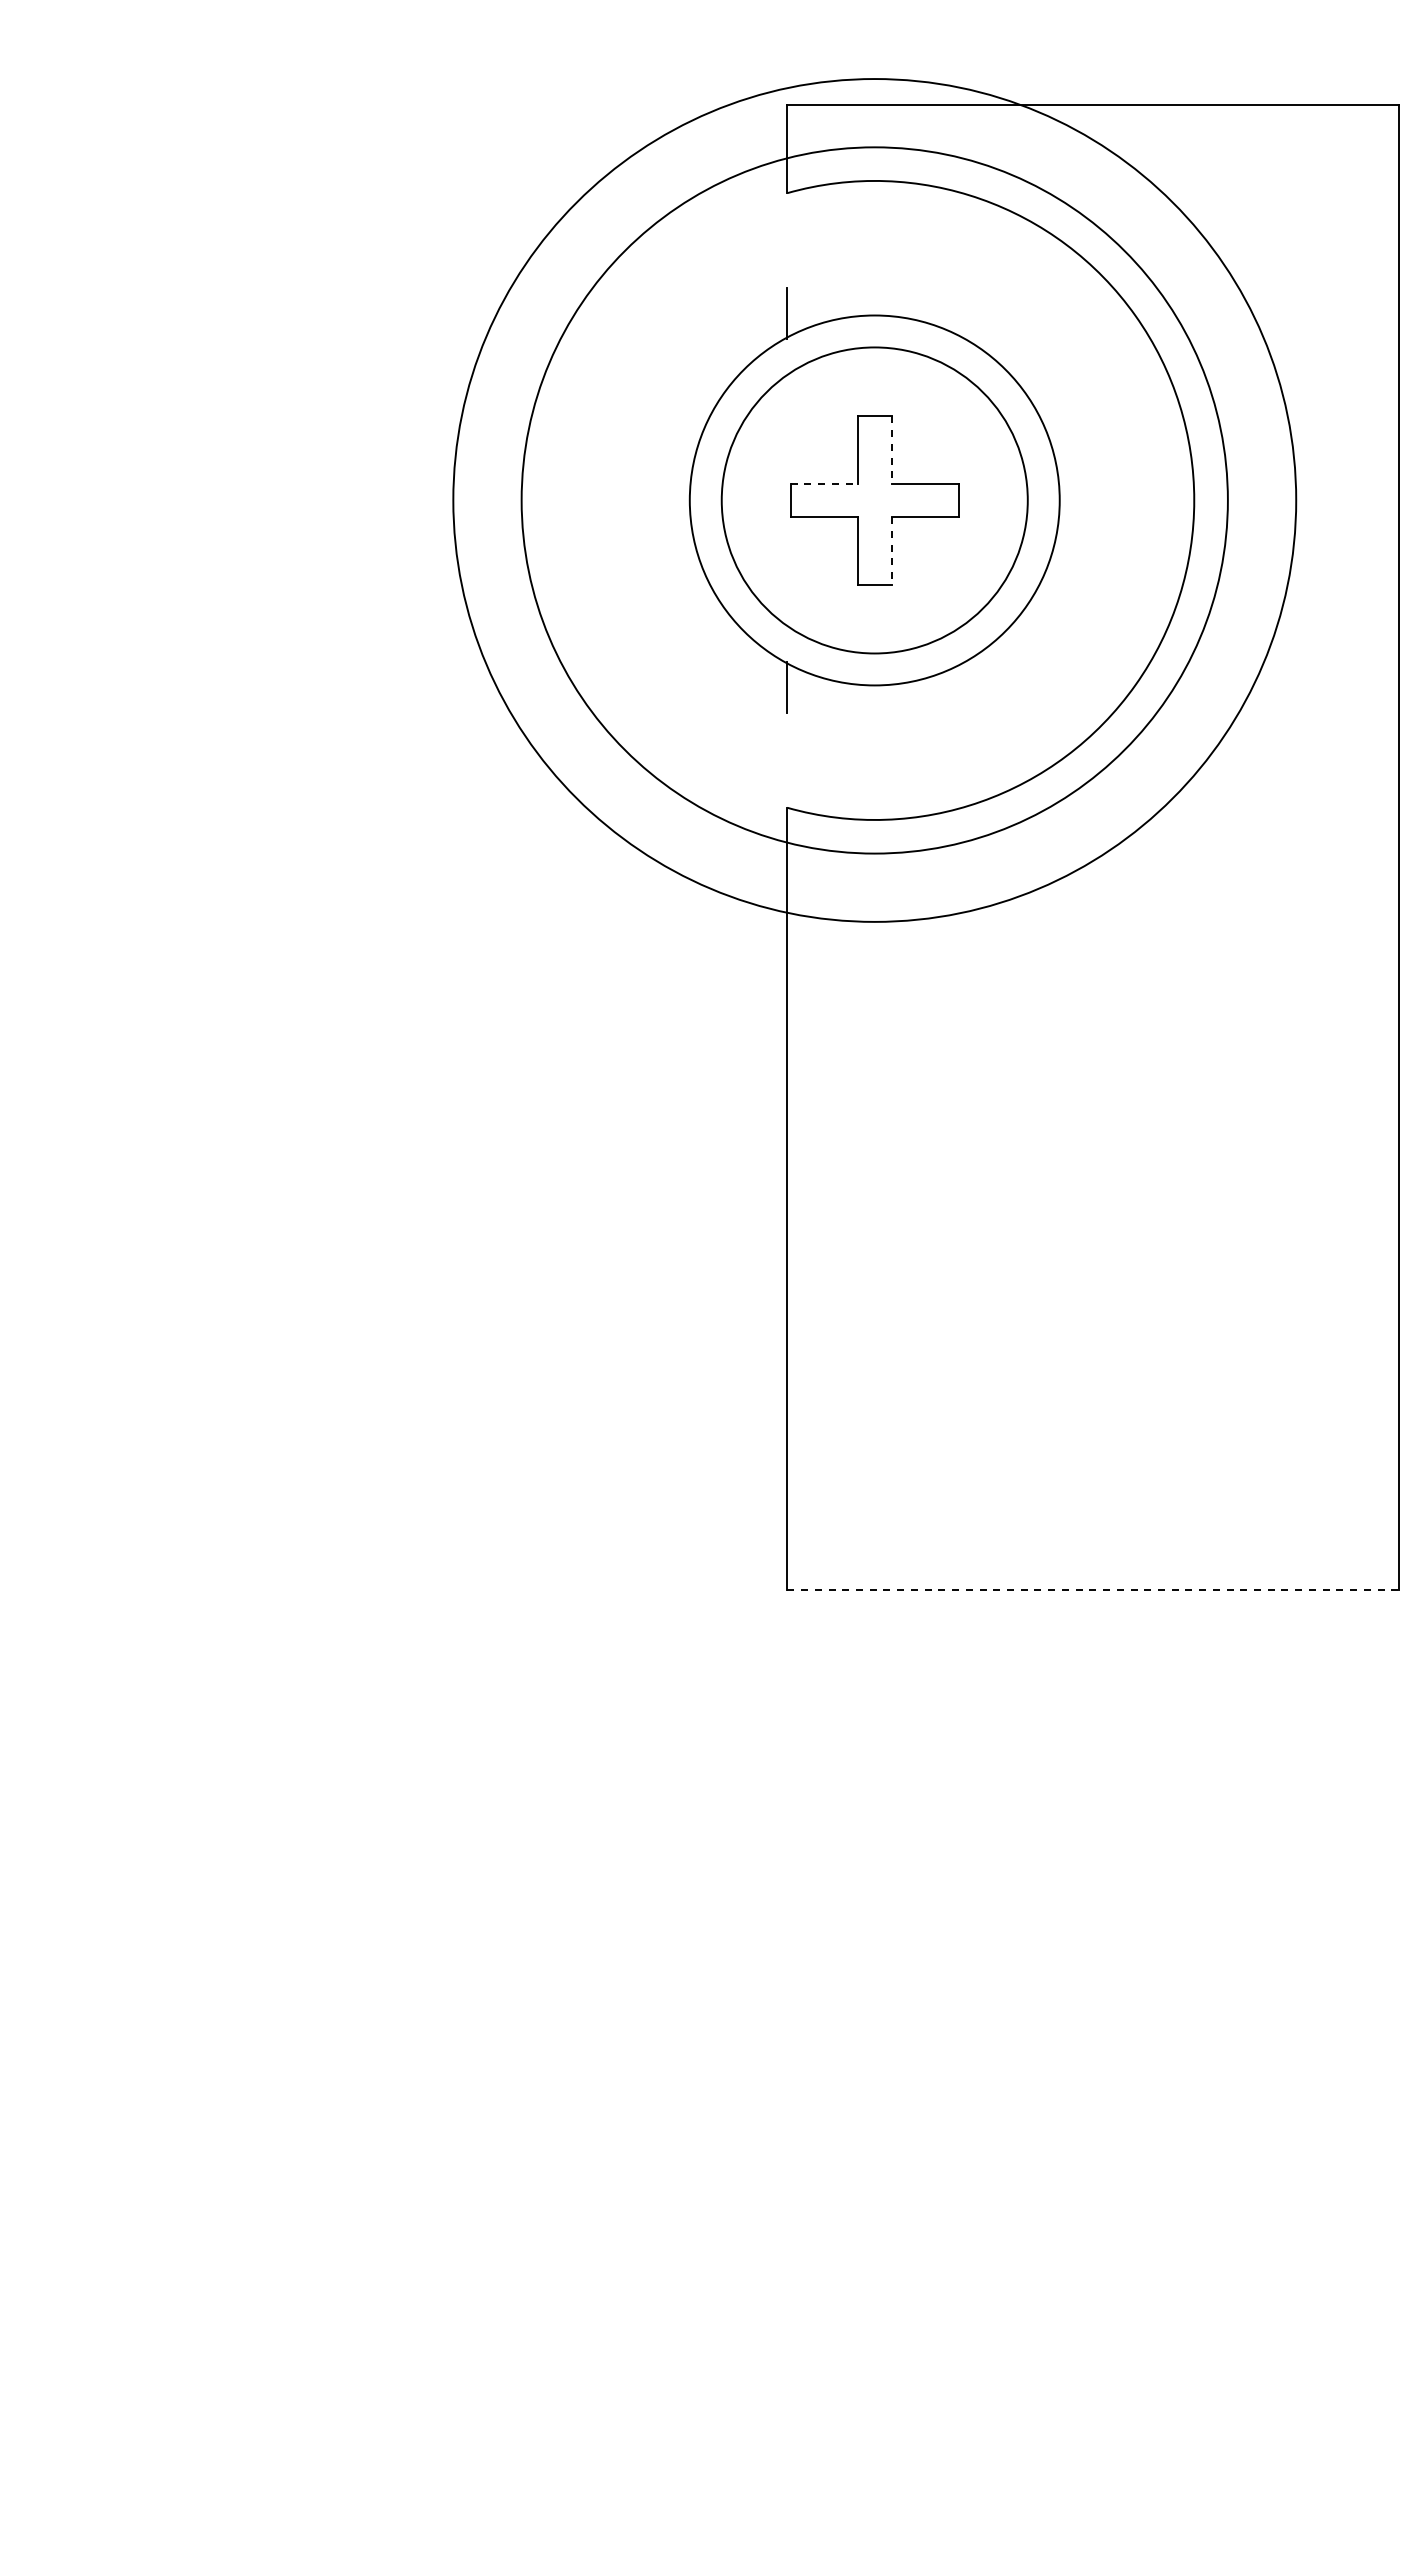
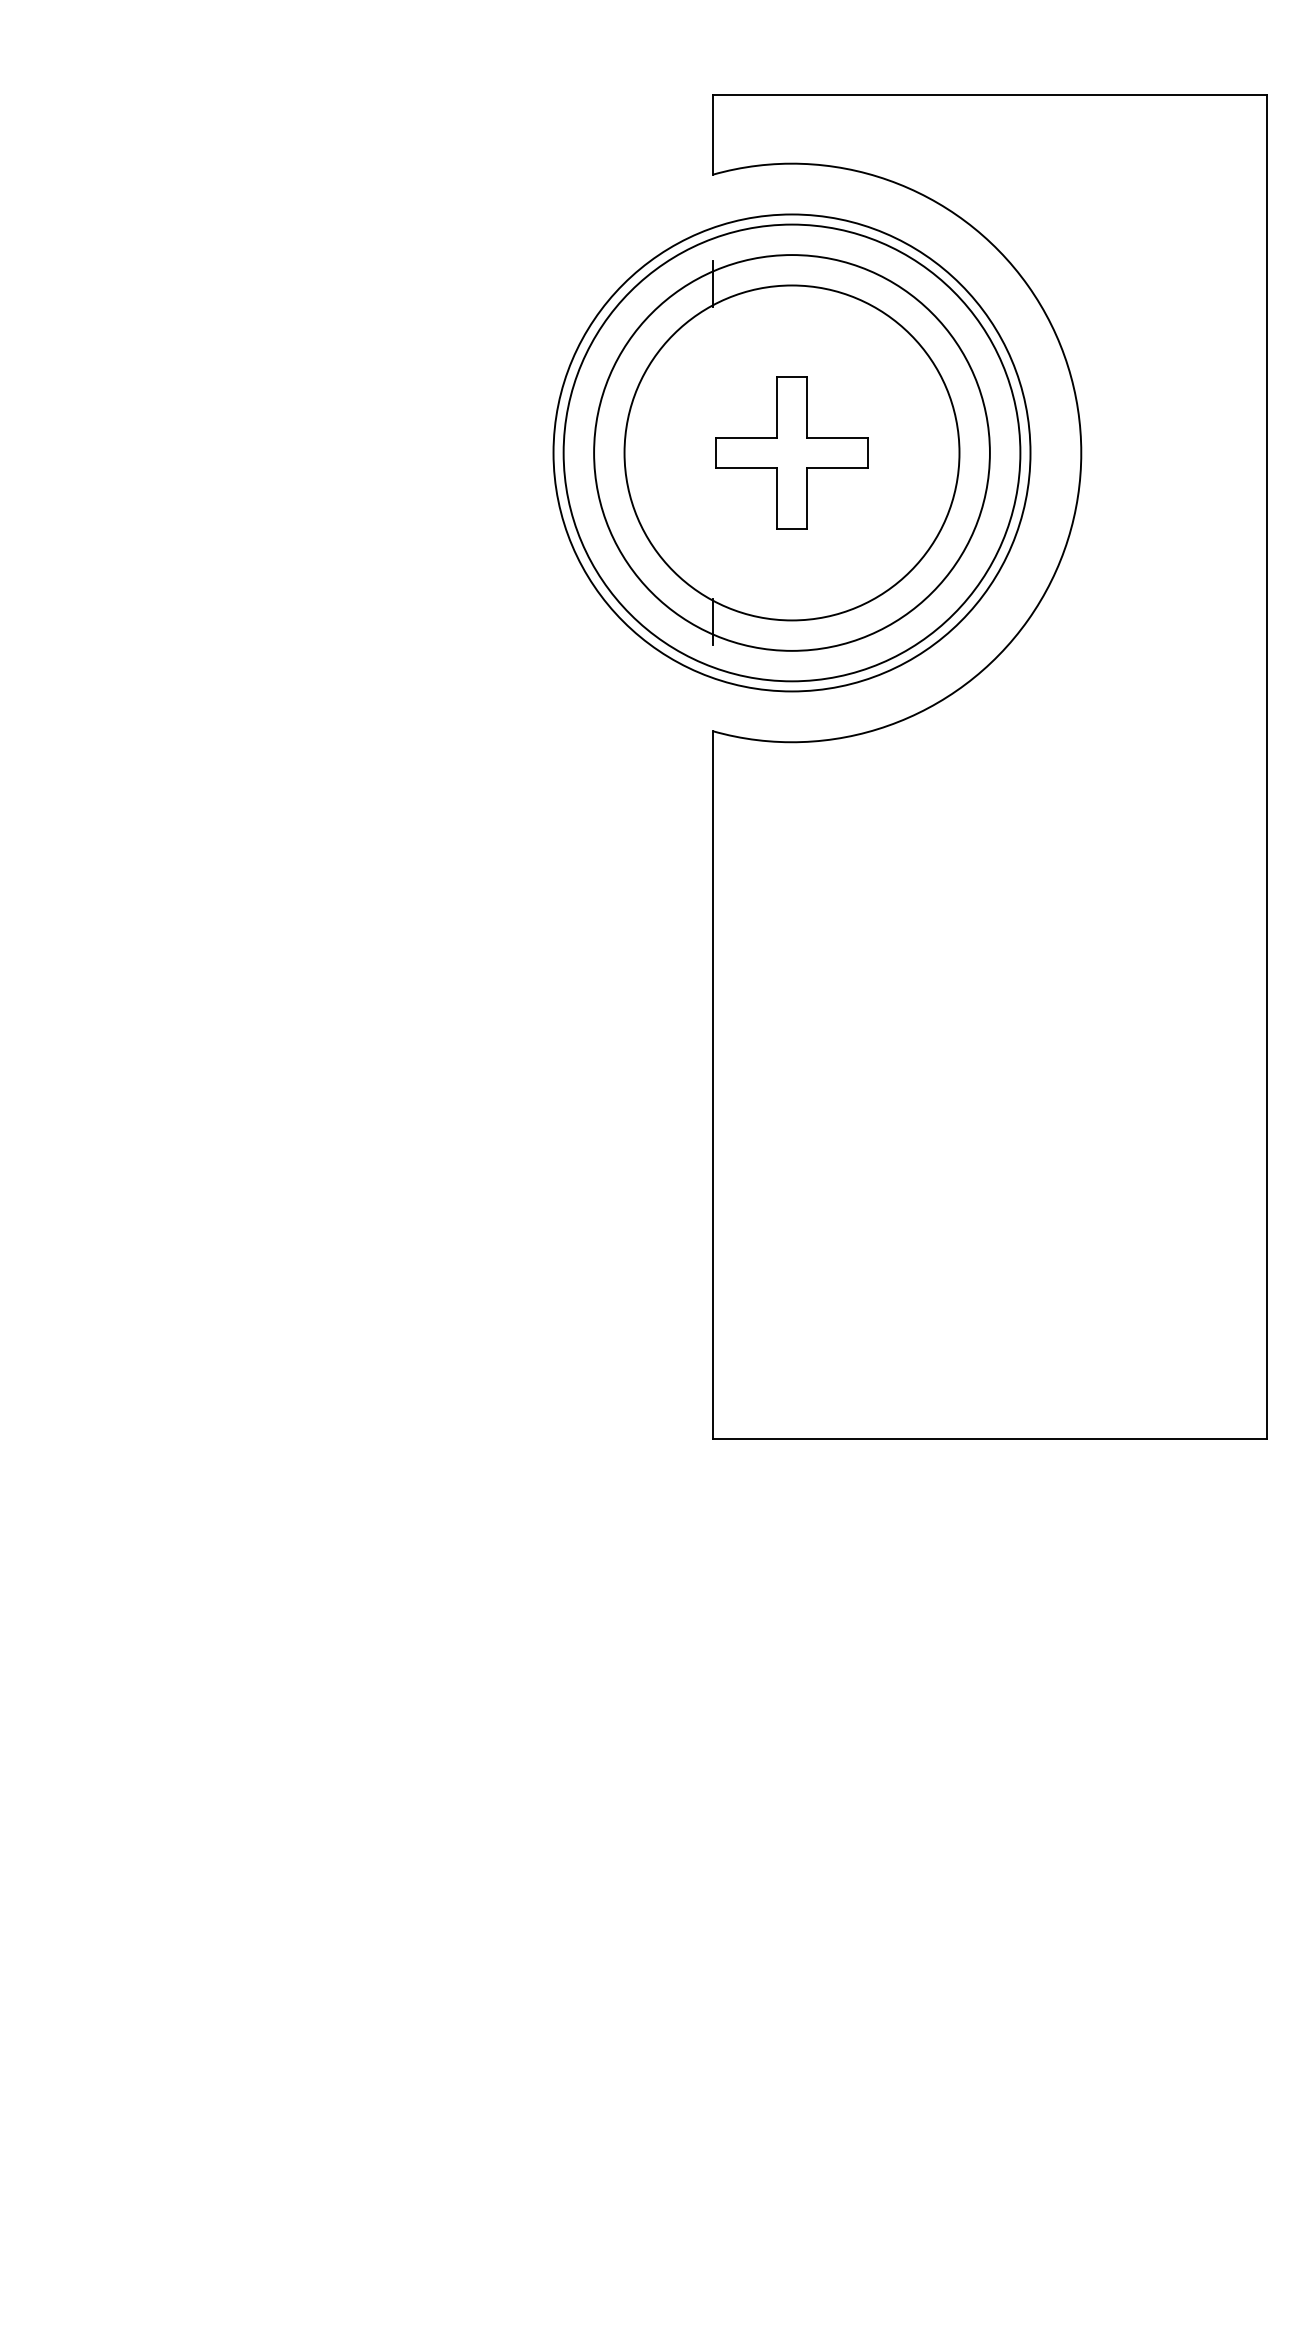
line: (891, 450) -> (807, 407), dashed -> solid
line: (824, 483) -> (746, 437), dashed -> solid
circle: (874, 500) -> (791, 452), size x0.62
circle: (874, 500) -> (791, 452), size x0.71
circle: (874, 500) -> (791, 452), size x1.43
line: (891, 550) -> (807, 498), dashed -> solid
line: (1093, 1589) -> (990, 1438), dashed -> solid

